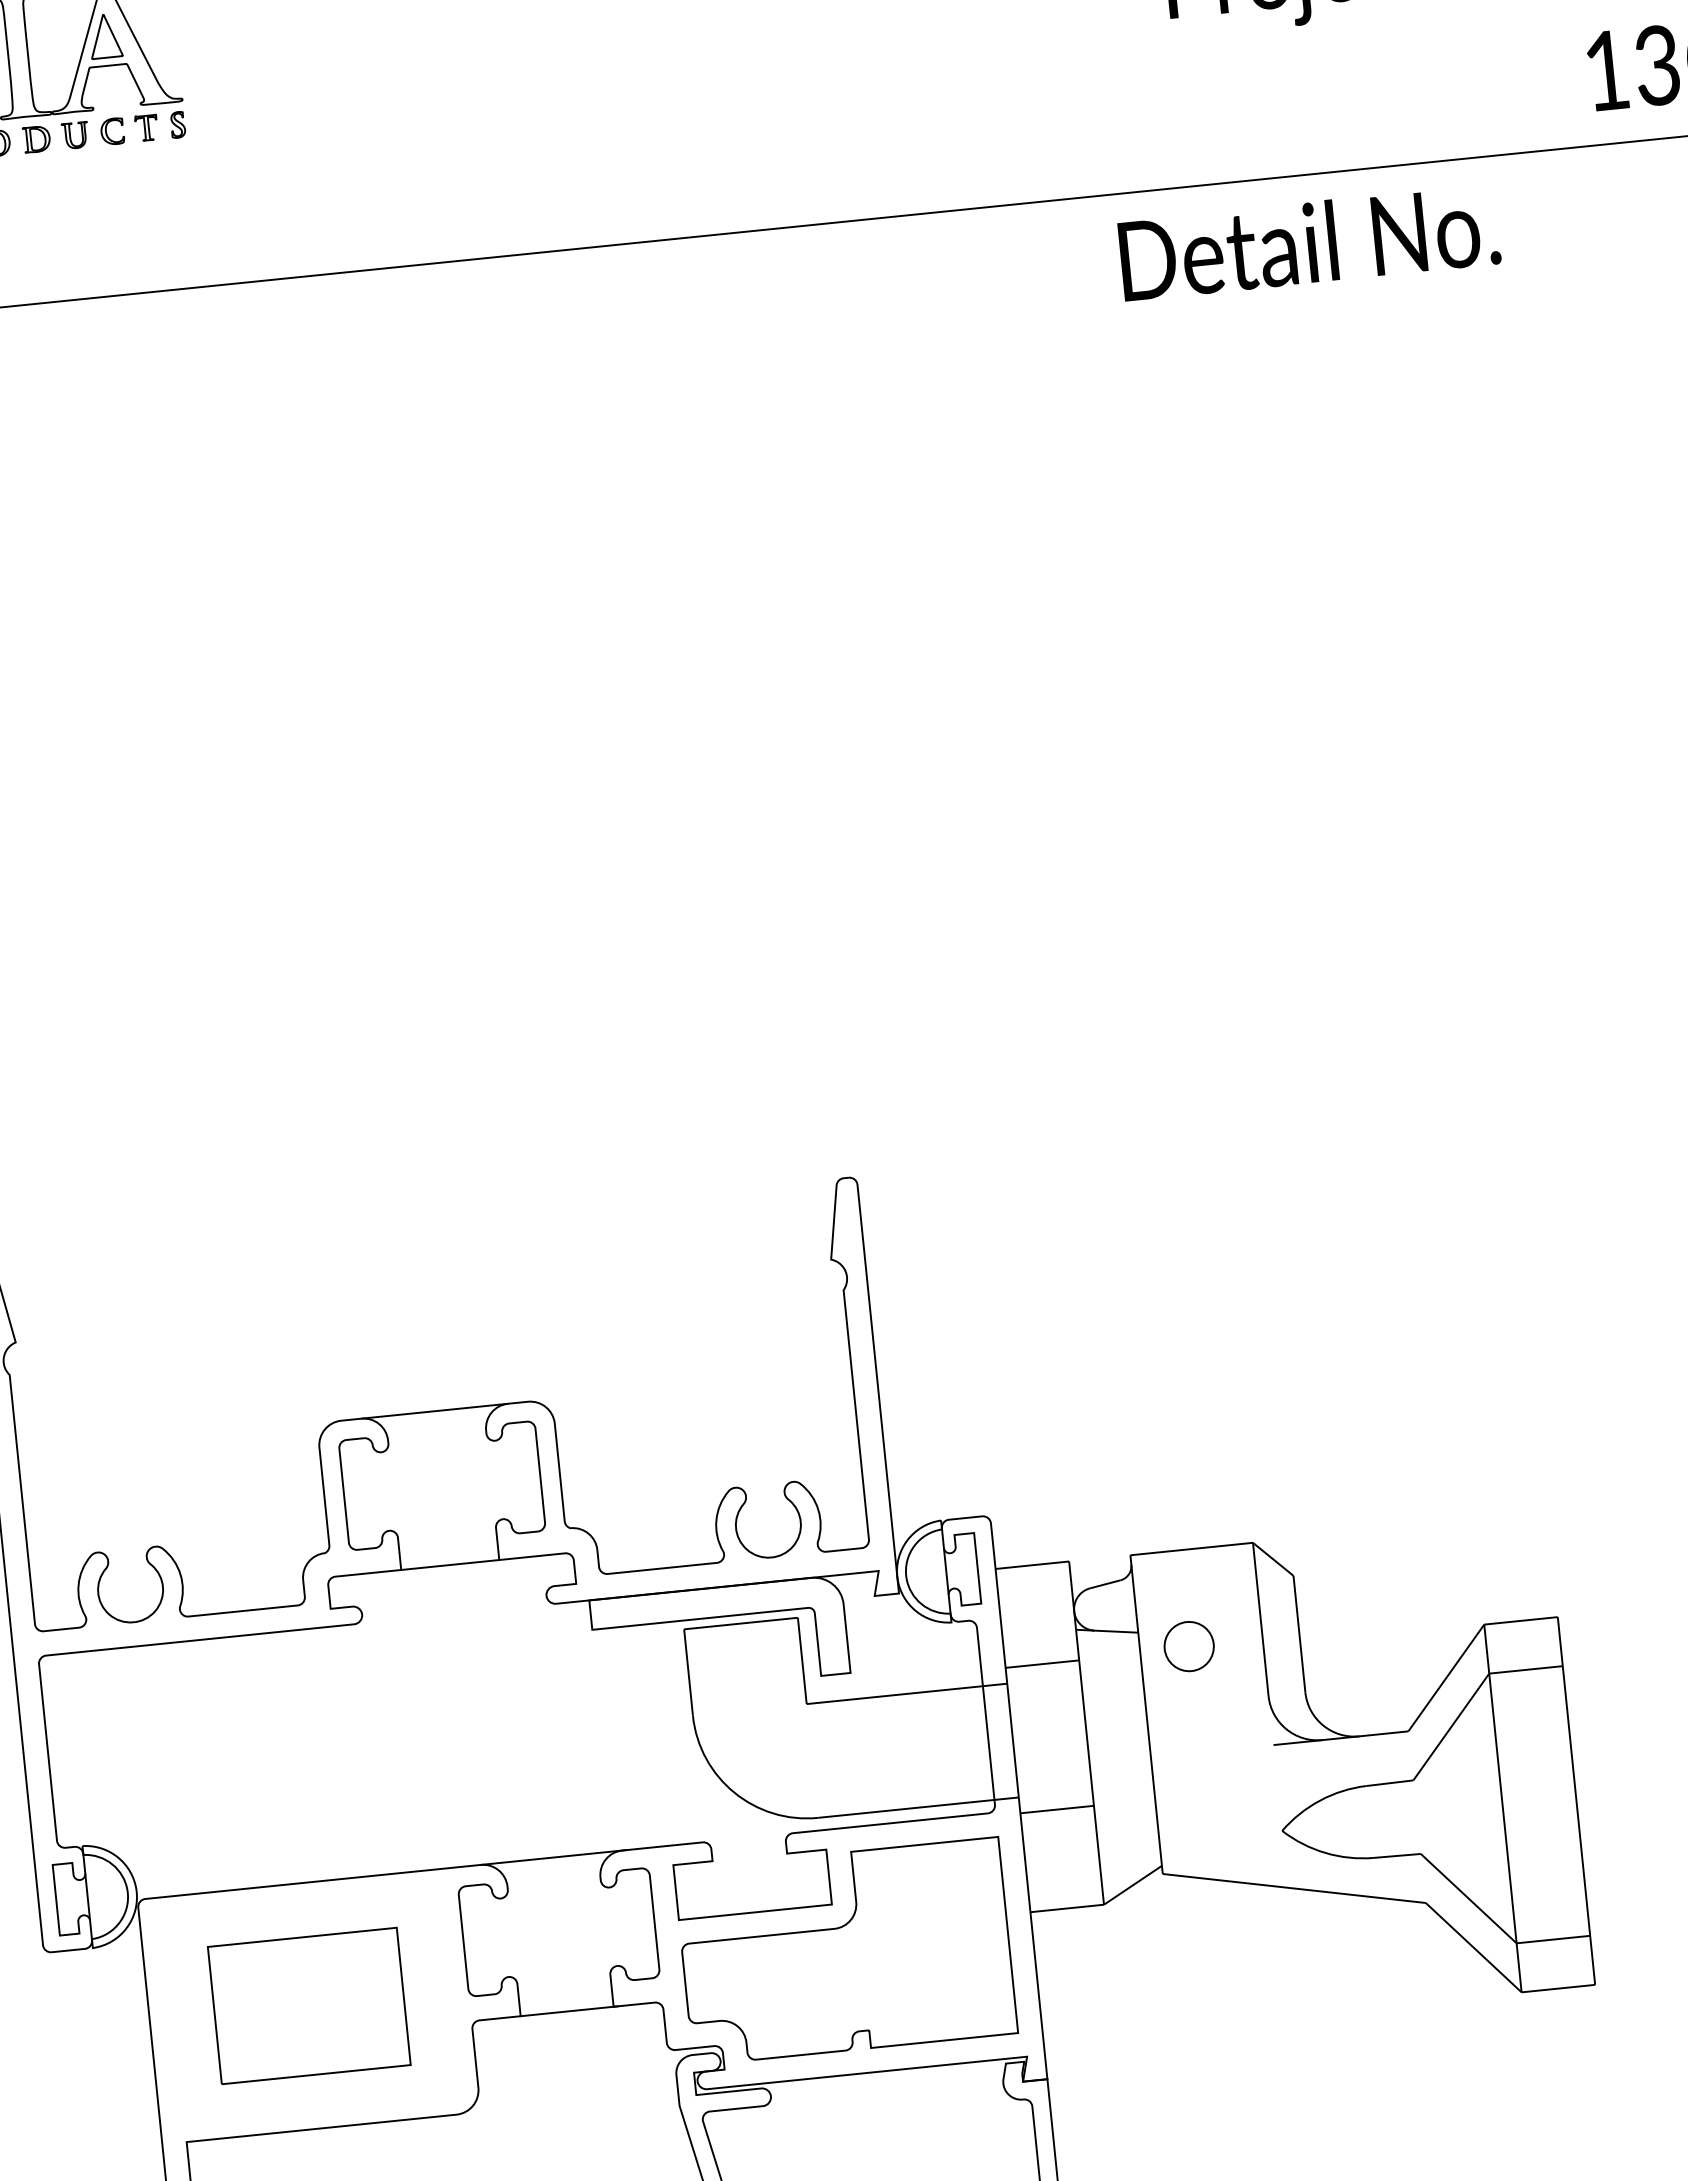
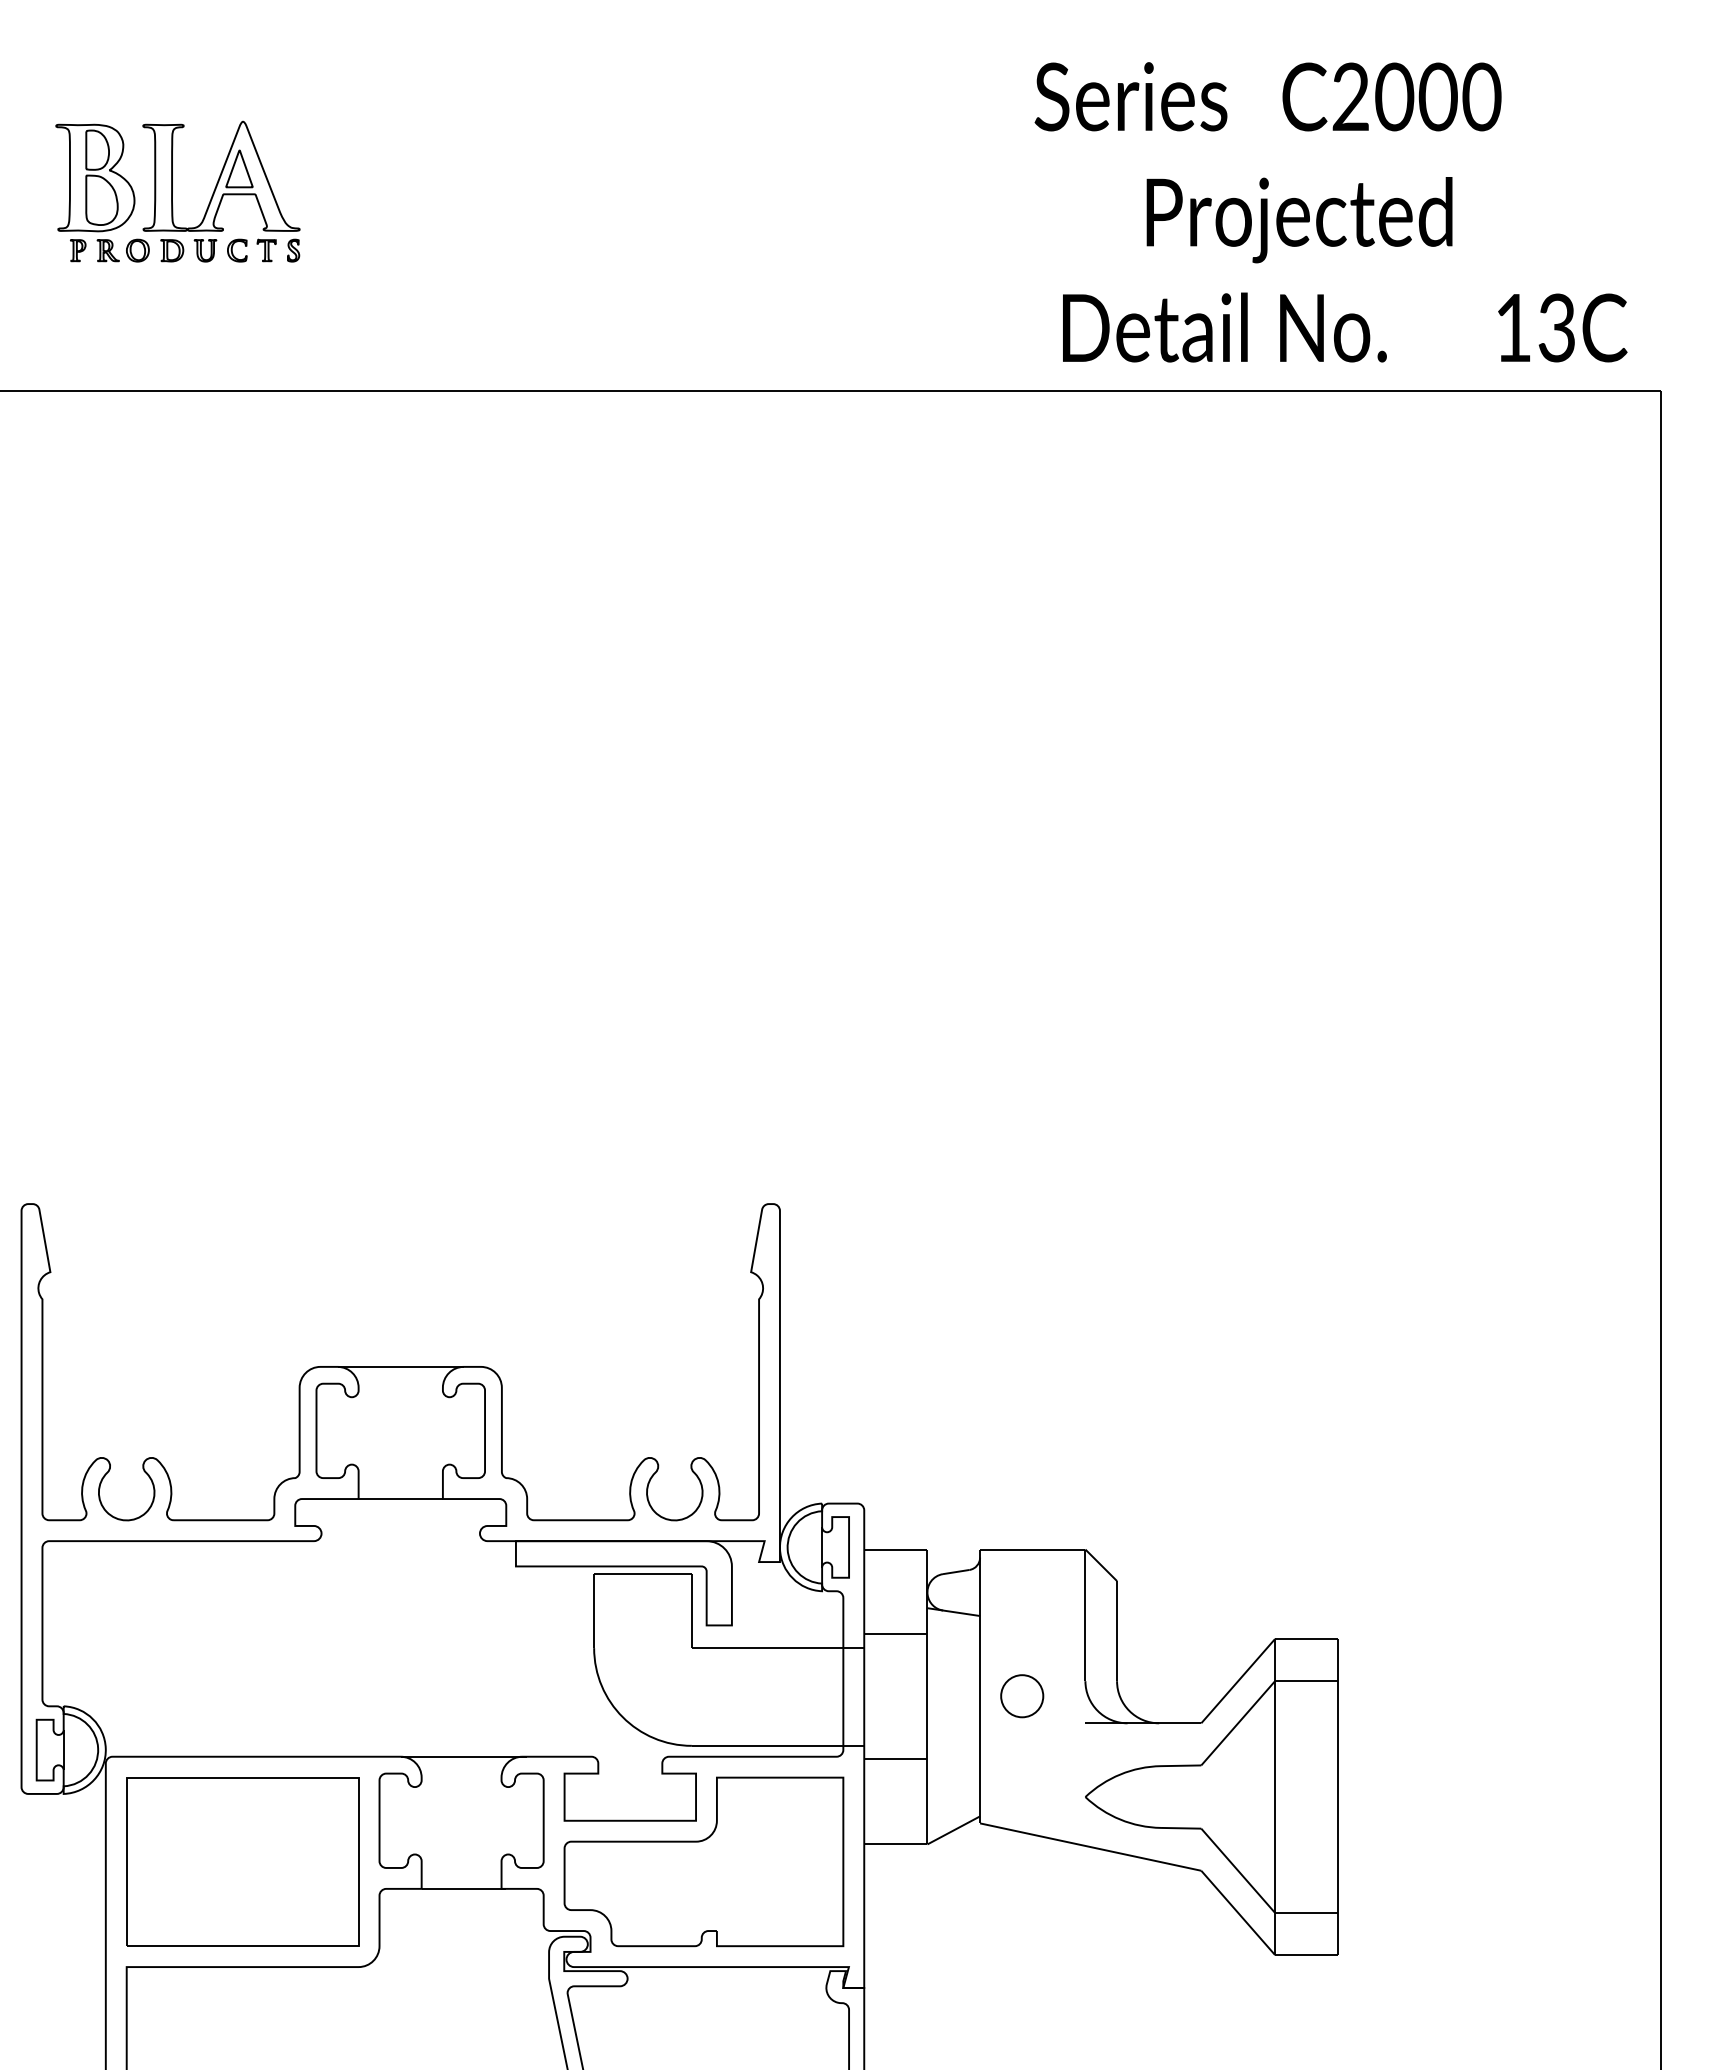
text: (1309, 242) -> (1224, 327), moved
part: (1189, 1646) -> (1022, 1696), moved
part: (308, 2005) -> (242, 1861), size x1.43

